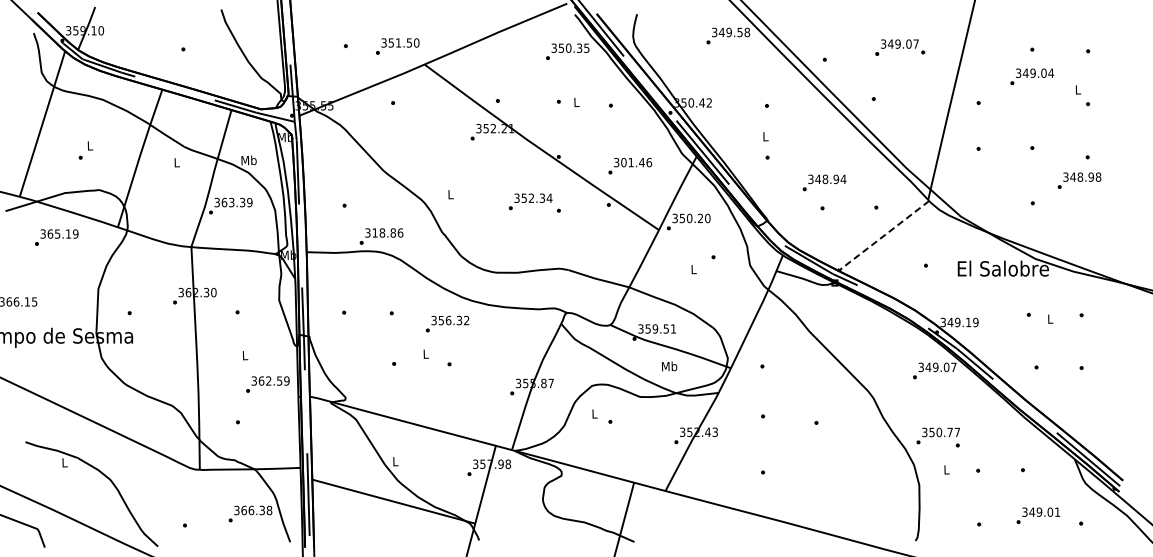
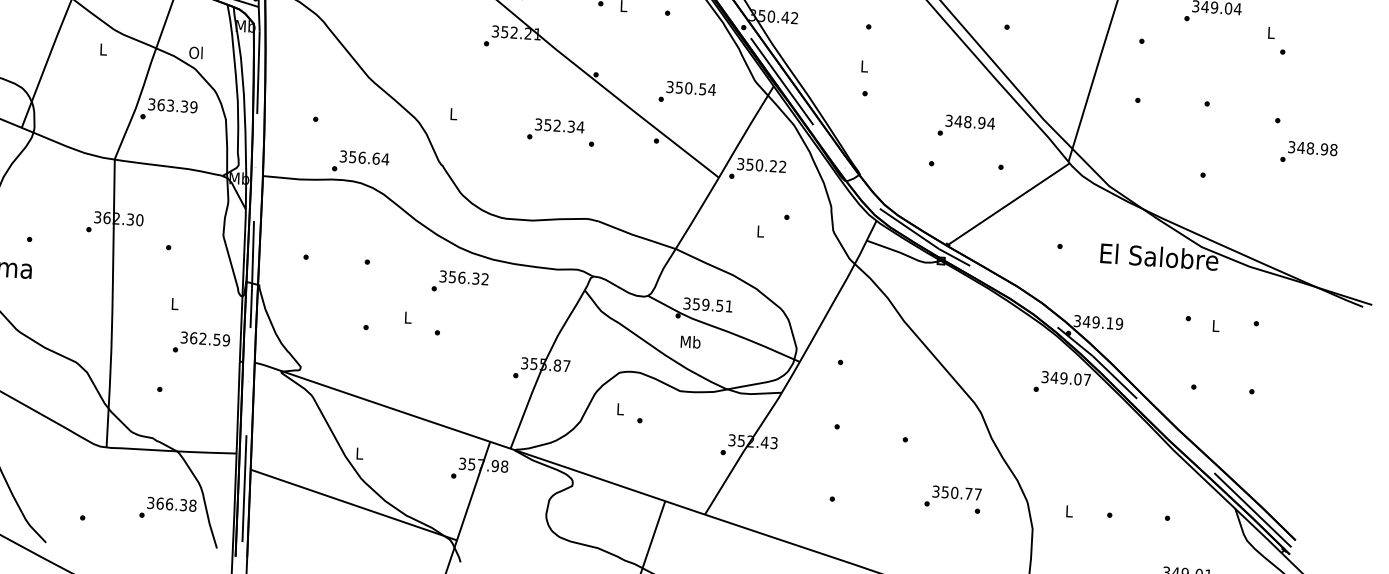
text: (248, 160) -> (195, 52), Mb -> Ol
text: (636, 162) -> (695, 88), 301.46 -> 350.54
text: (1079, 180) -> (1309, 152), moved
text: (824, 182) -> (966, 126), moved
text: (707, 218) -> (782, 166), 350.20 -> 350.22
text: (387, 232) -> (368, 157), 318.86 -> 356.64
line: (883, 235) -> (1007, 203), dashed -> solid
text: (447, 323) -> (460, 281), moved
text: (669, 366) -> (690, 342), moved
text: (937, 437) -> (951, 499), moved

